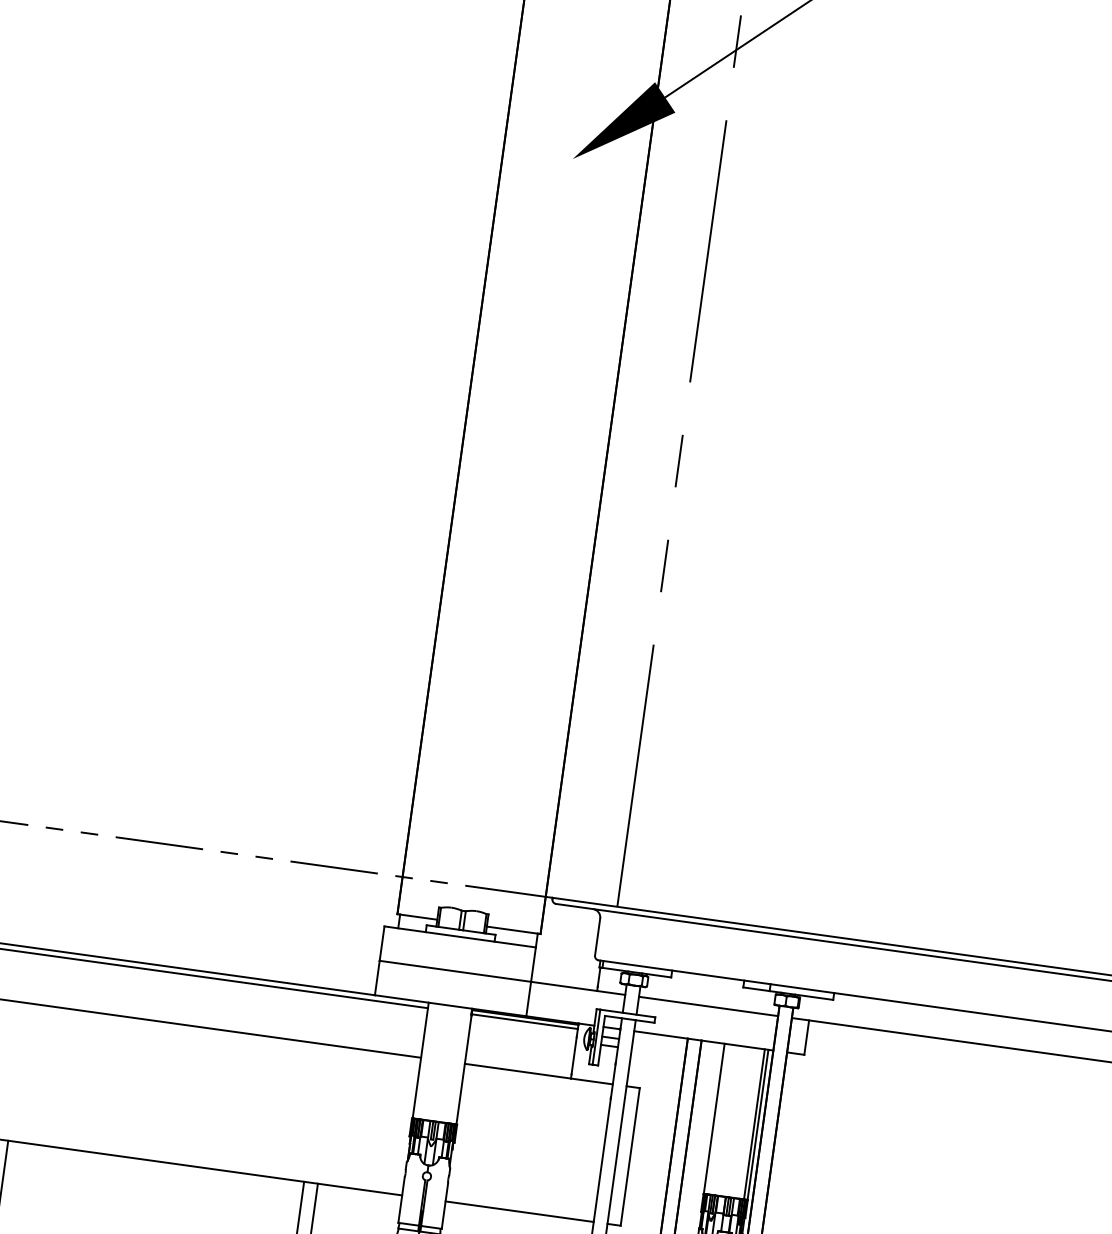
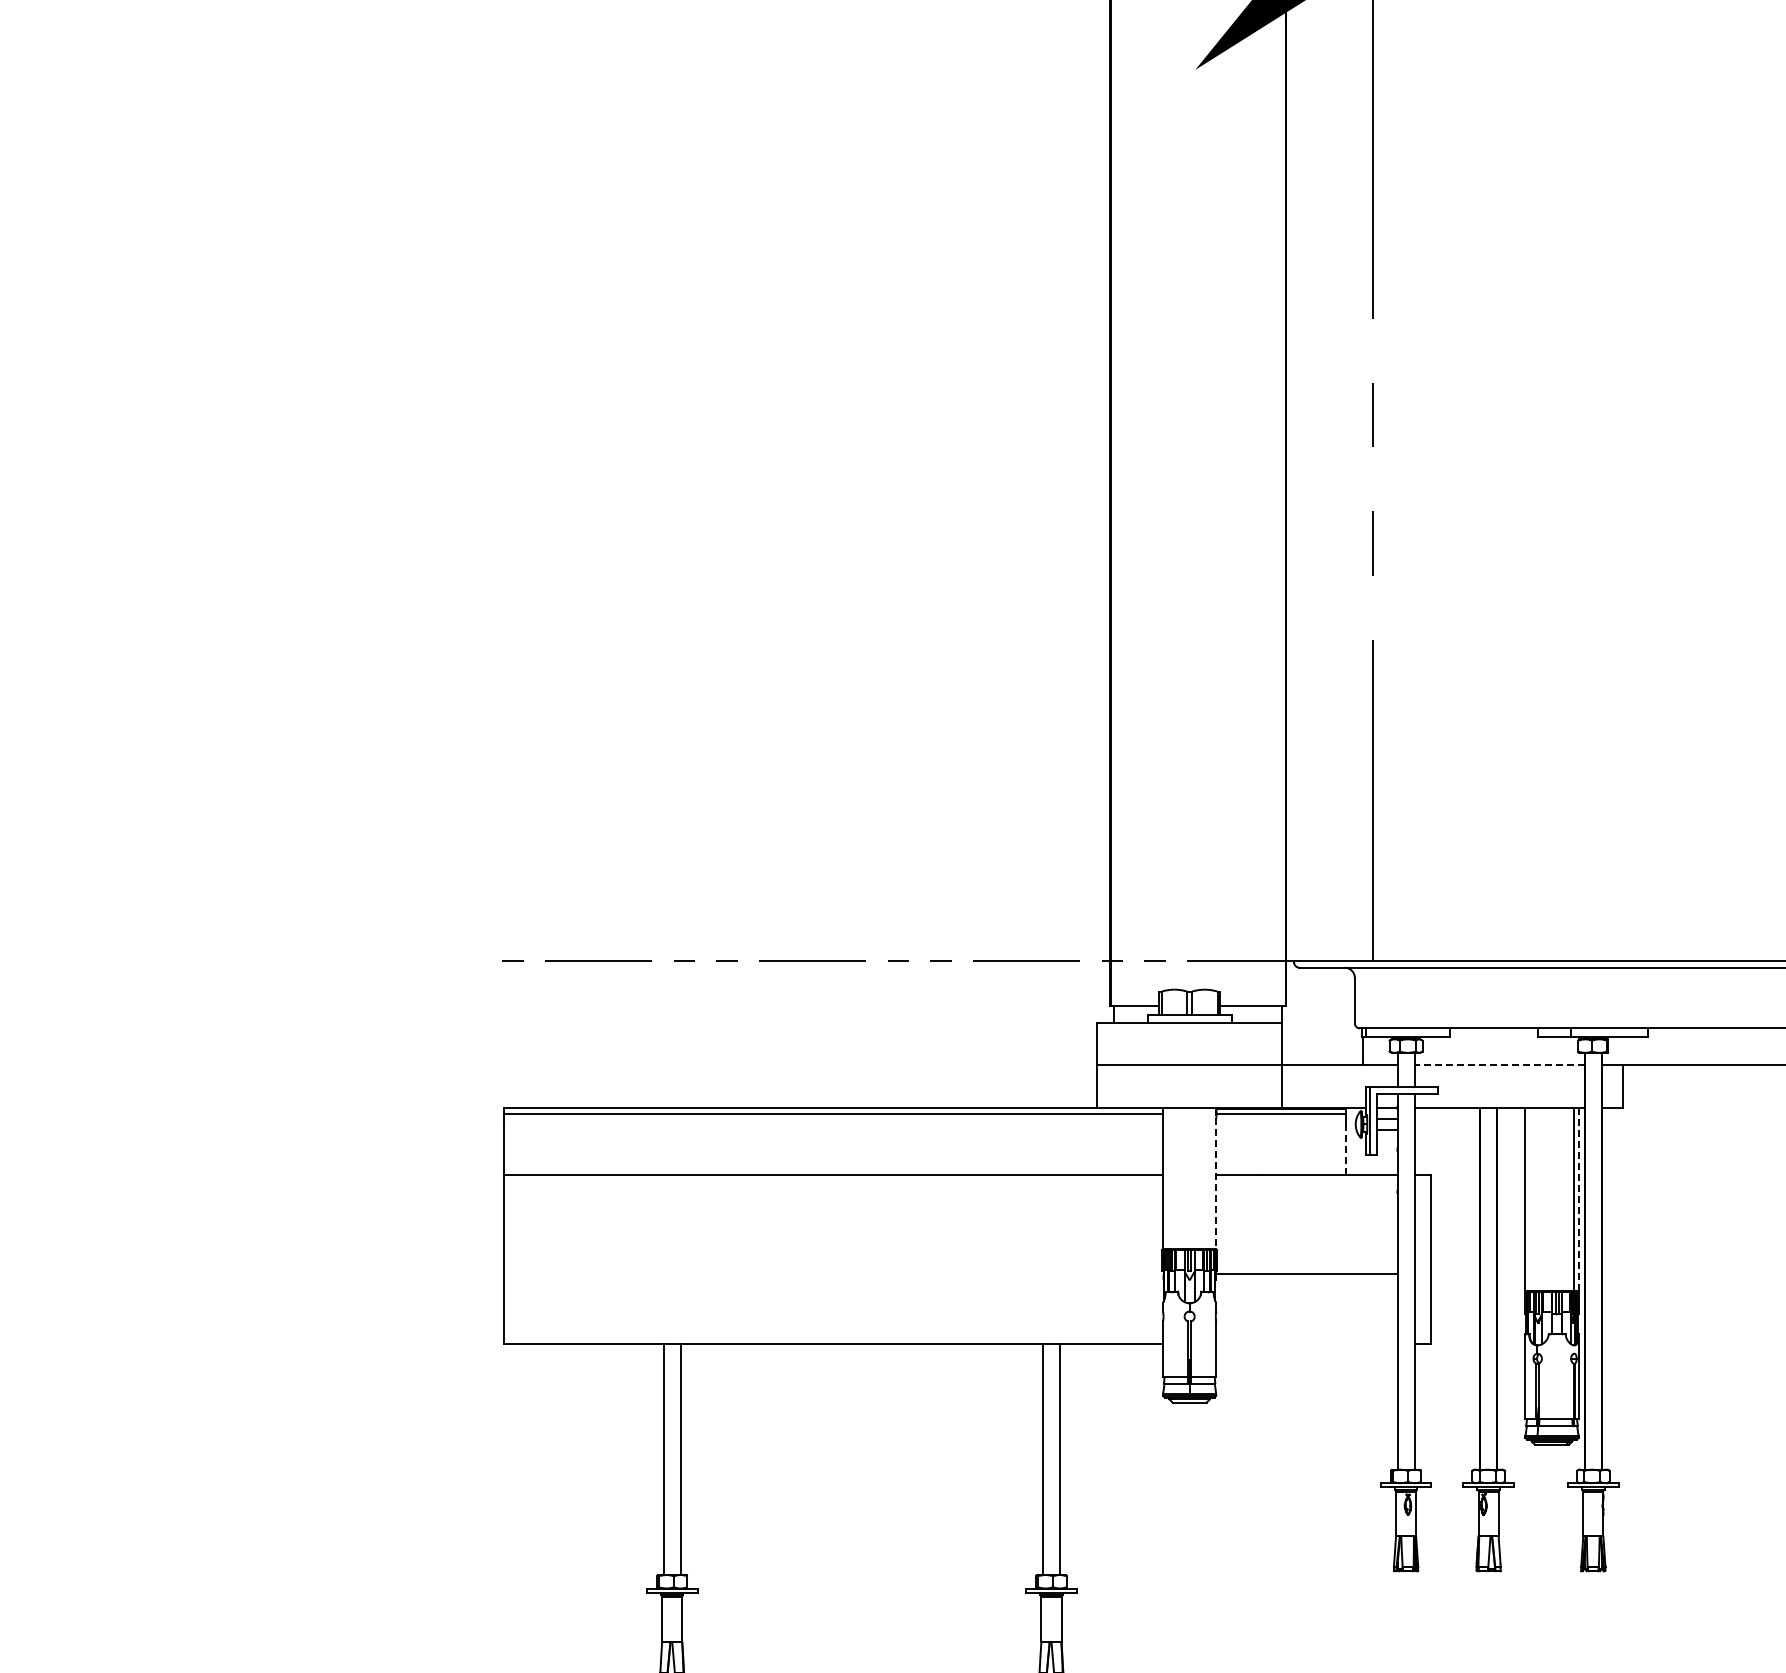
line: (708, 1006) -> (1499, 1065), solid -> dashed
line: (574, 1056) -> (1346, 1147), solid -> dashed
line: (463, 1070) -> (1216, 1183), solid -> dashed
line: (757, 1124) -> (1578, 1199), solid -> dashed
line: (519, 1211) -> (1306, 1273), moved

